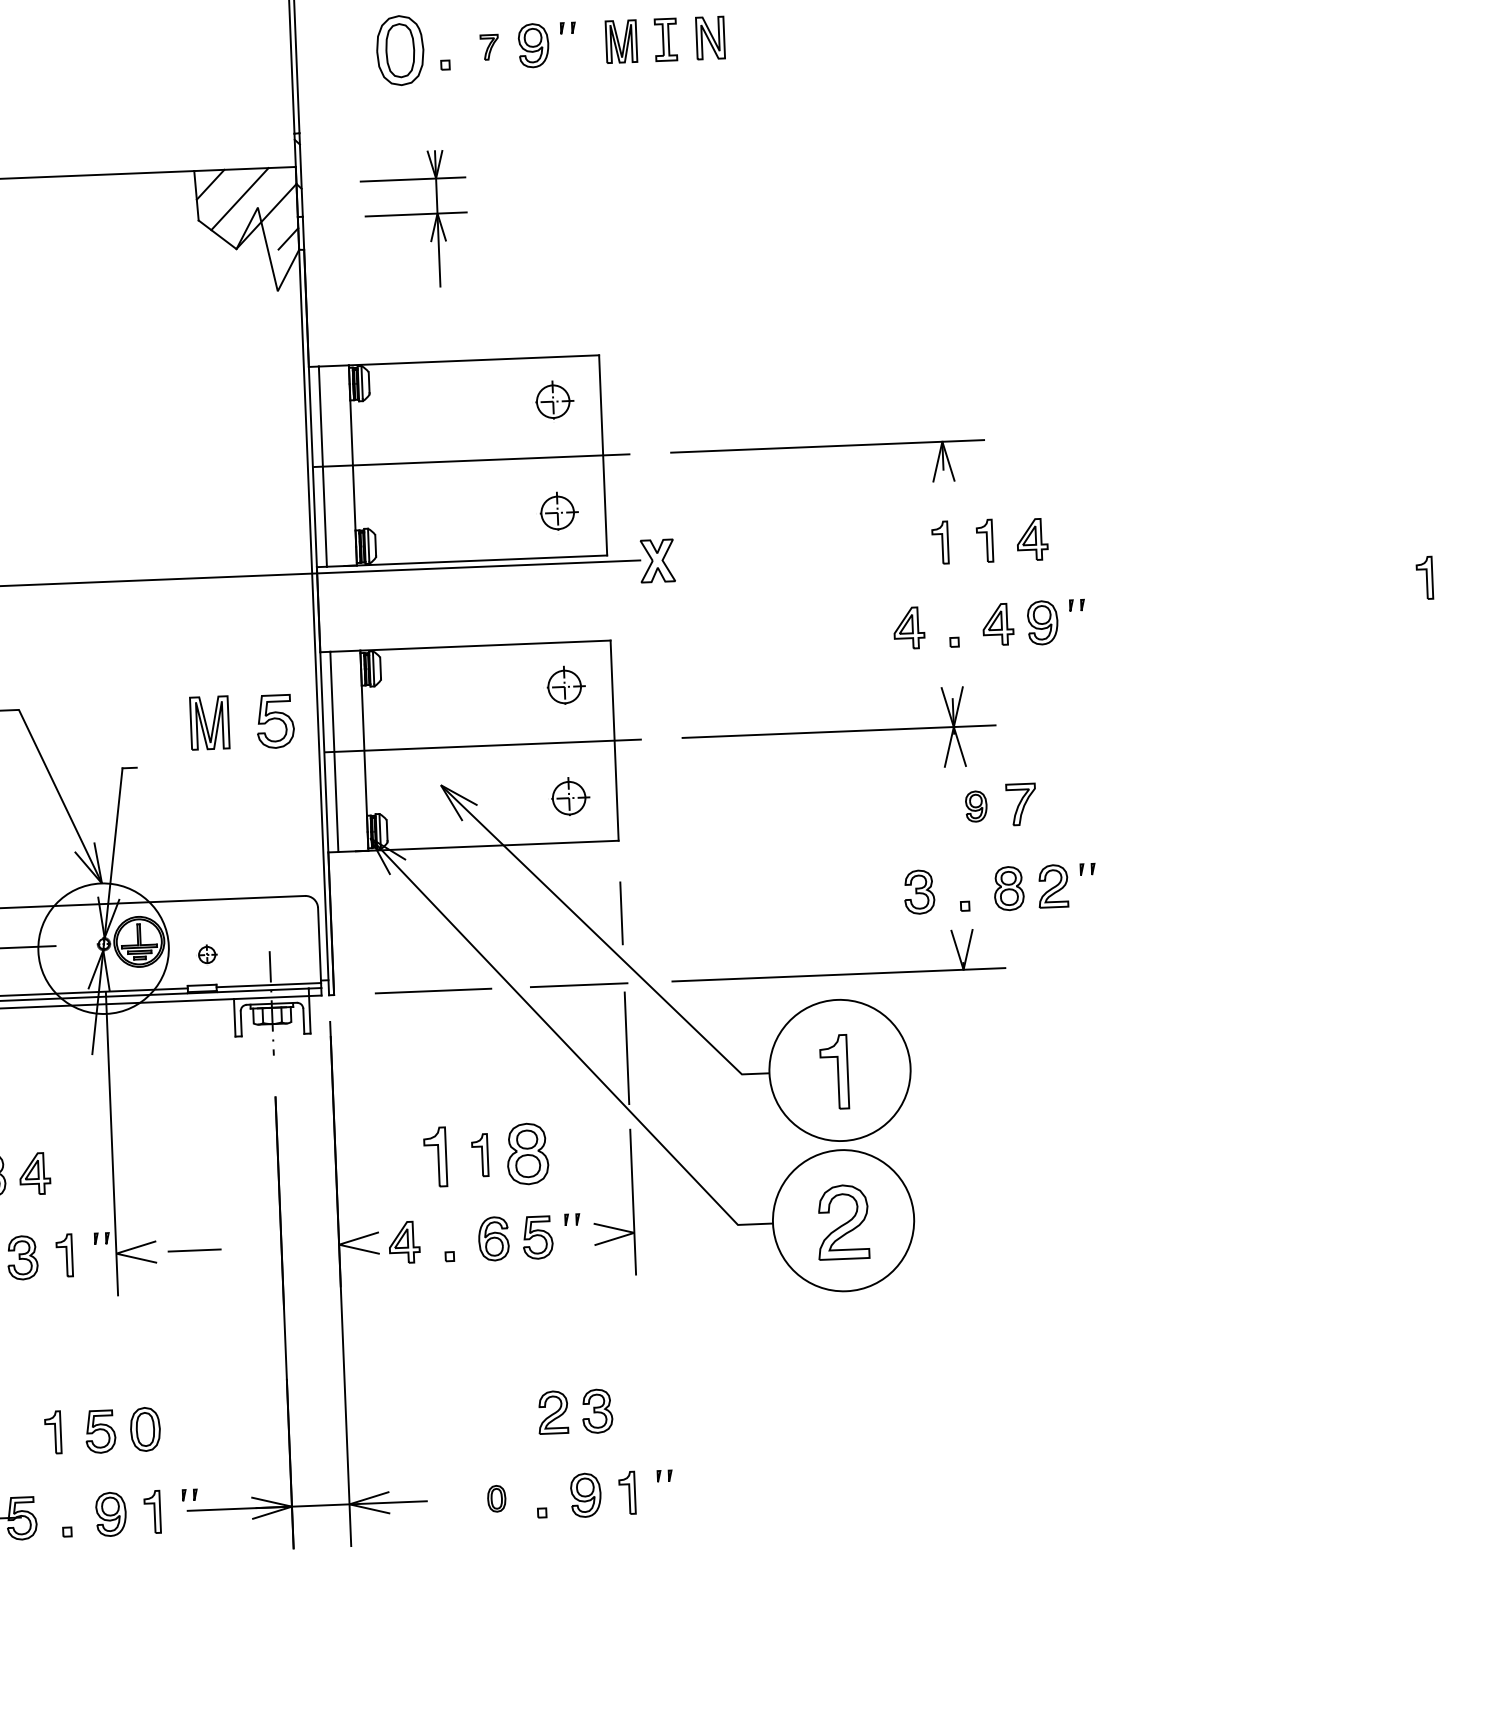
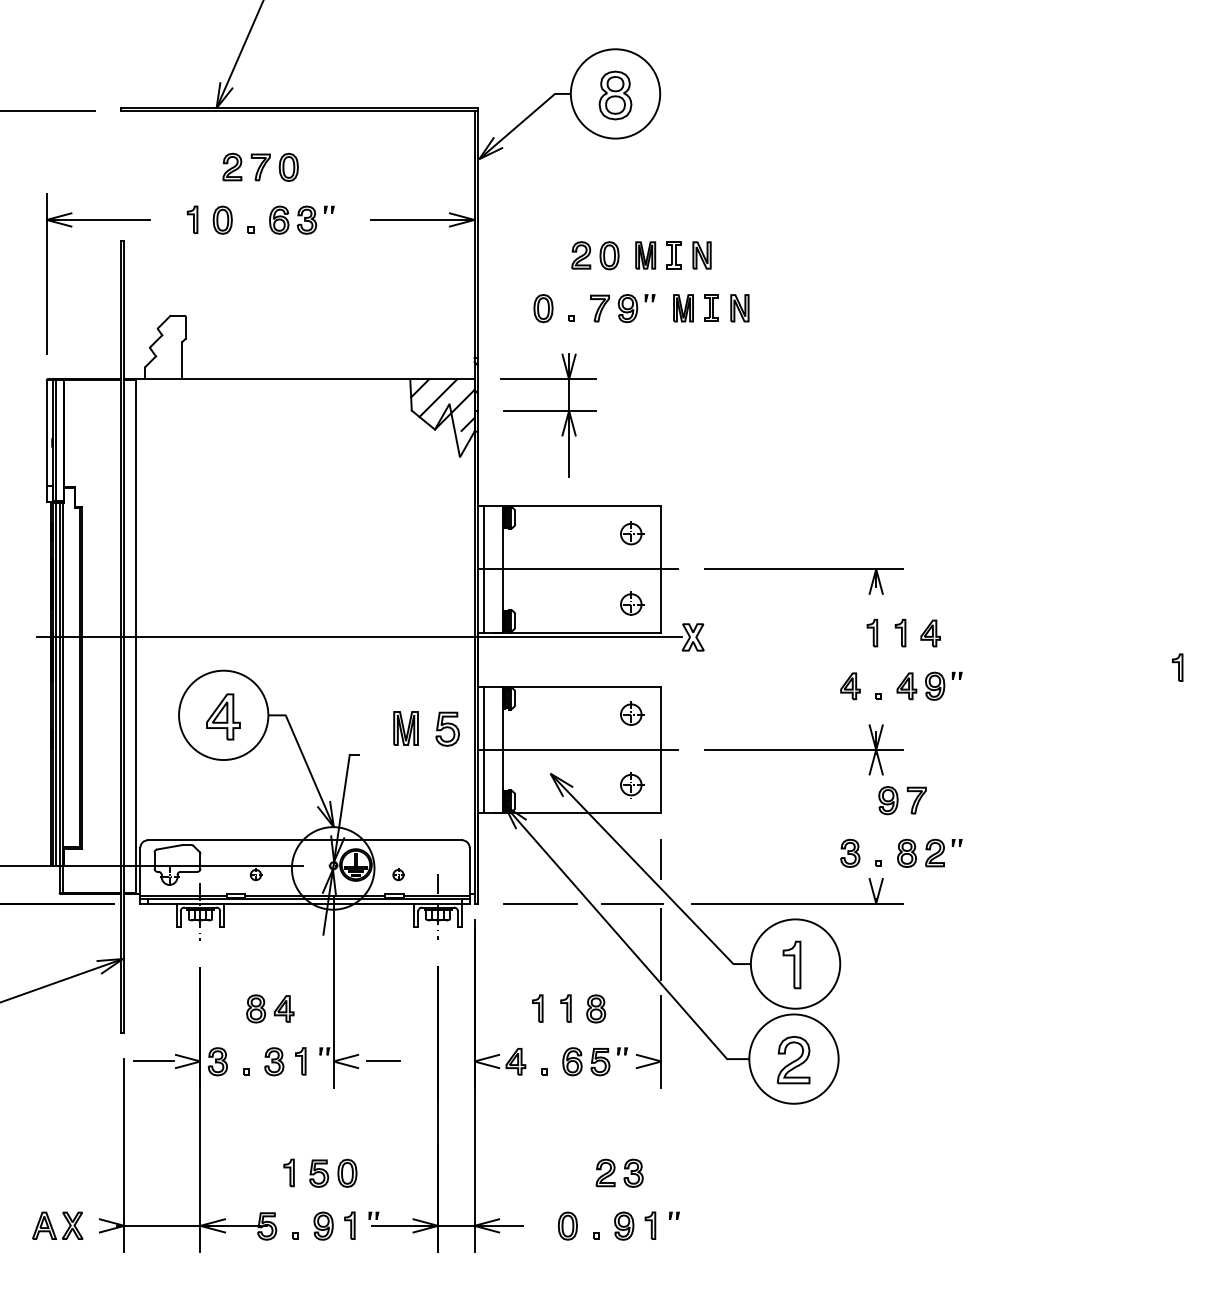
part: (488, 47) -> (599, 308), size x1.67
part: (400, 50) -> (543, 308), size x0.62
part: (414, 219) -> (548, 415), size x1.43
part: (976, 806) -> (888, 800), size x1.43
part: (528, 1153) -> (596, 1008), size x0.71
part: (435, 1157) -> (537, 1008), size x0.71
part: (496, 1497) -> (567, 1225), size x1.67

